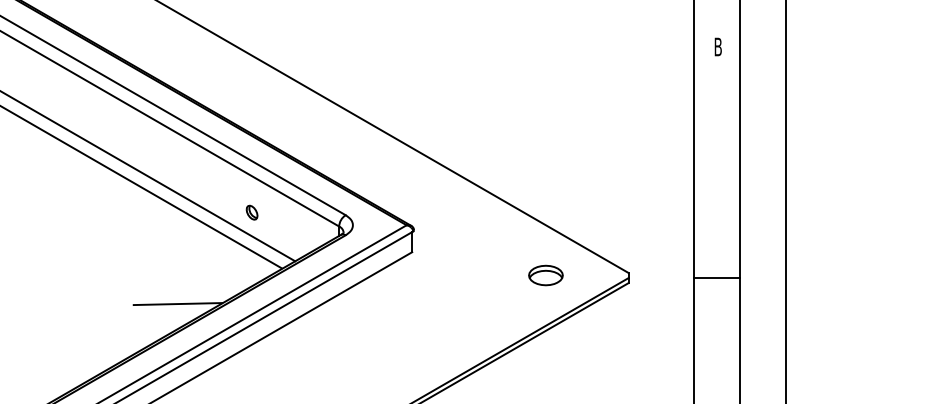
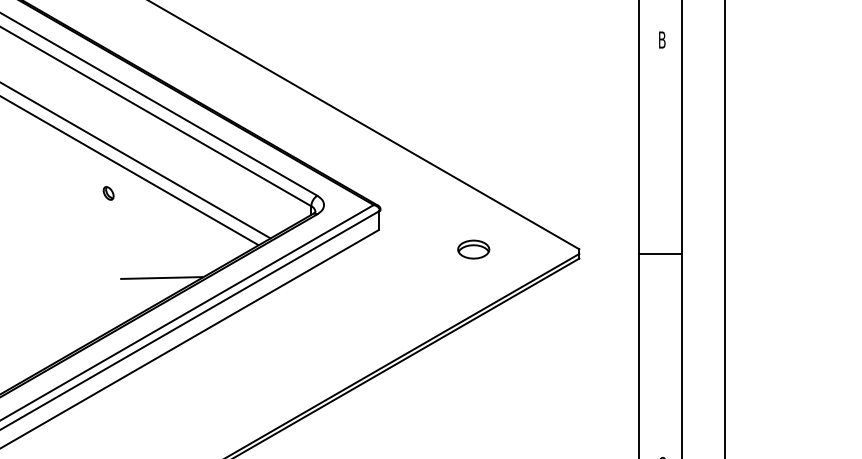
part: (251, 212) -> (108, 193), moved
part: (545, 275) -> (473, 249), moved

